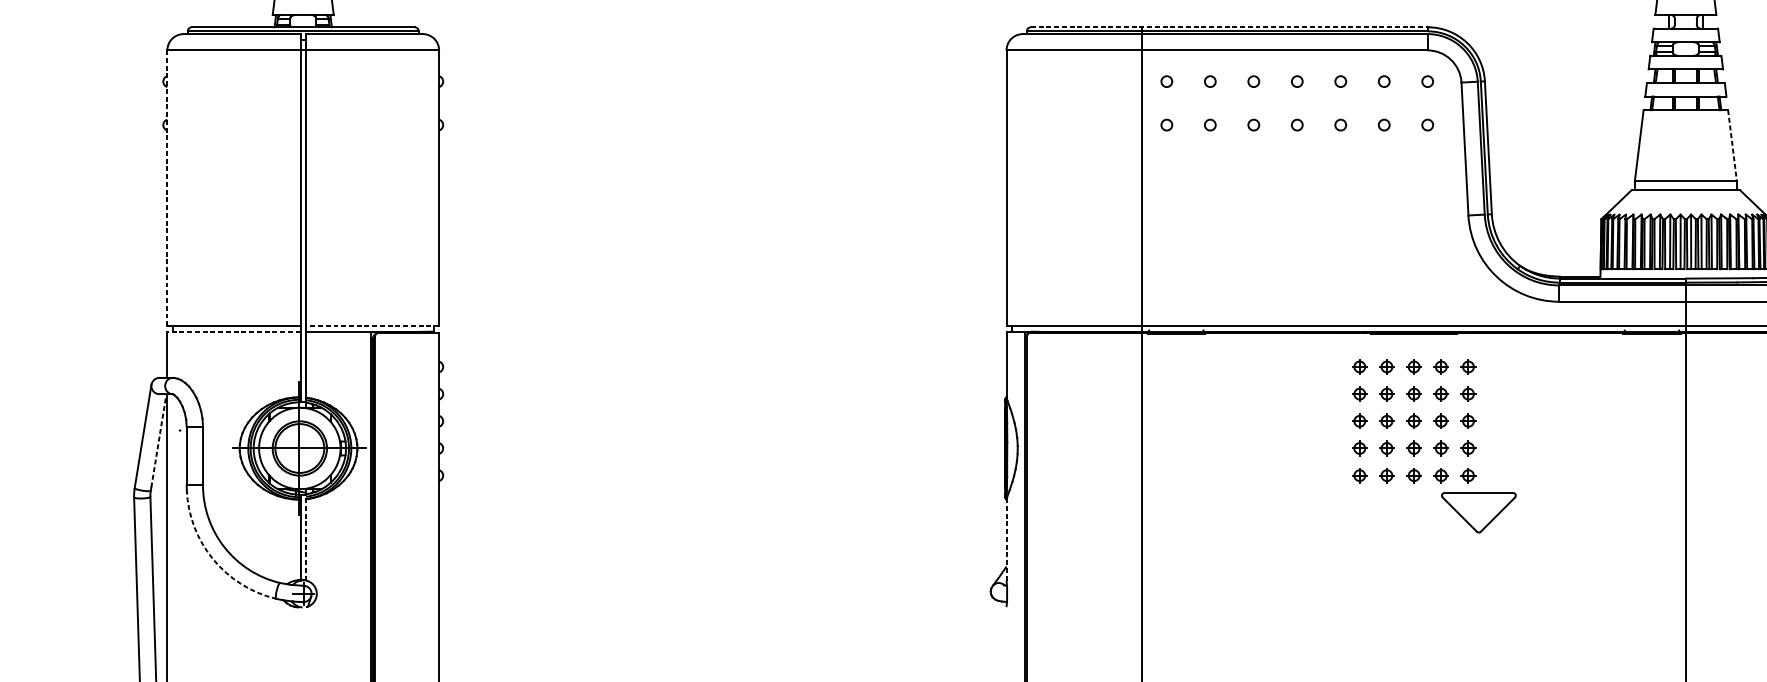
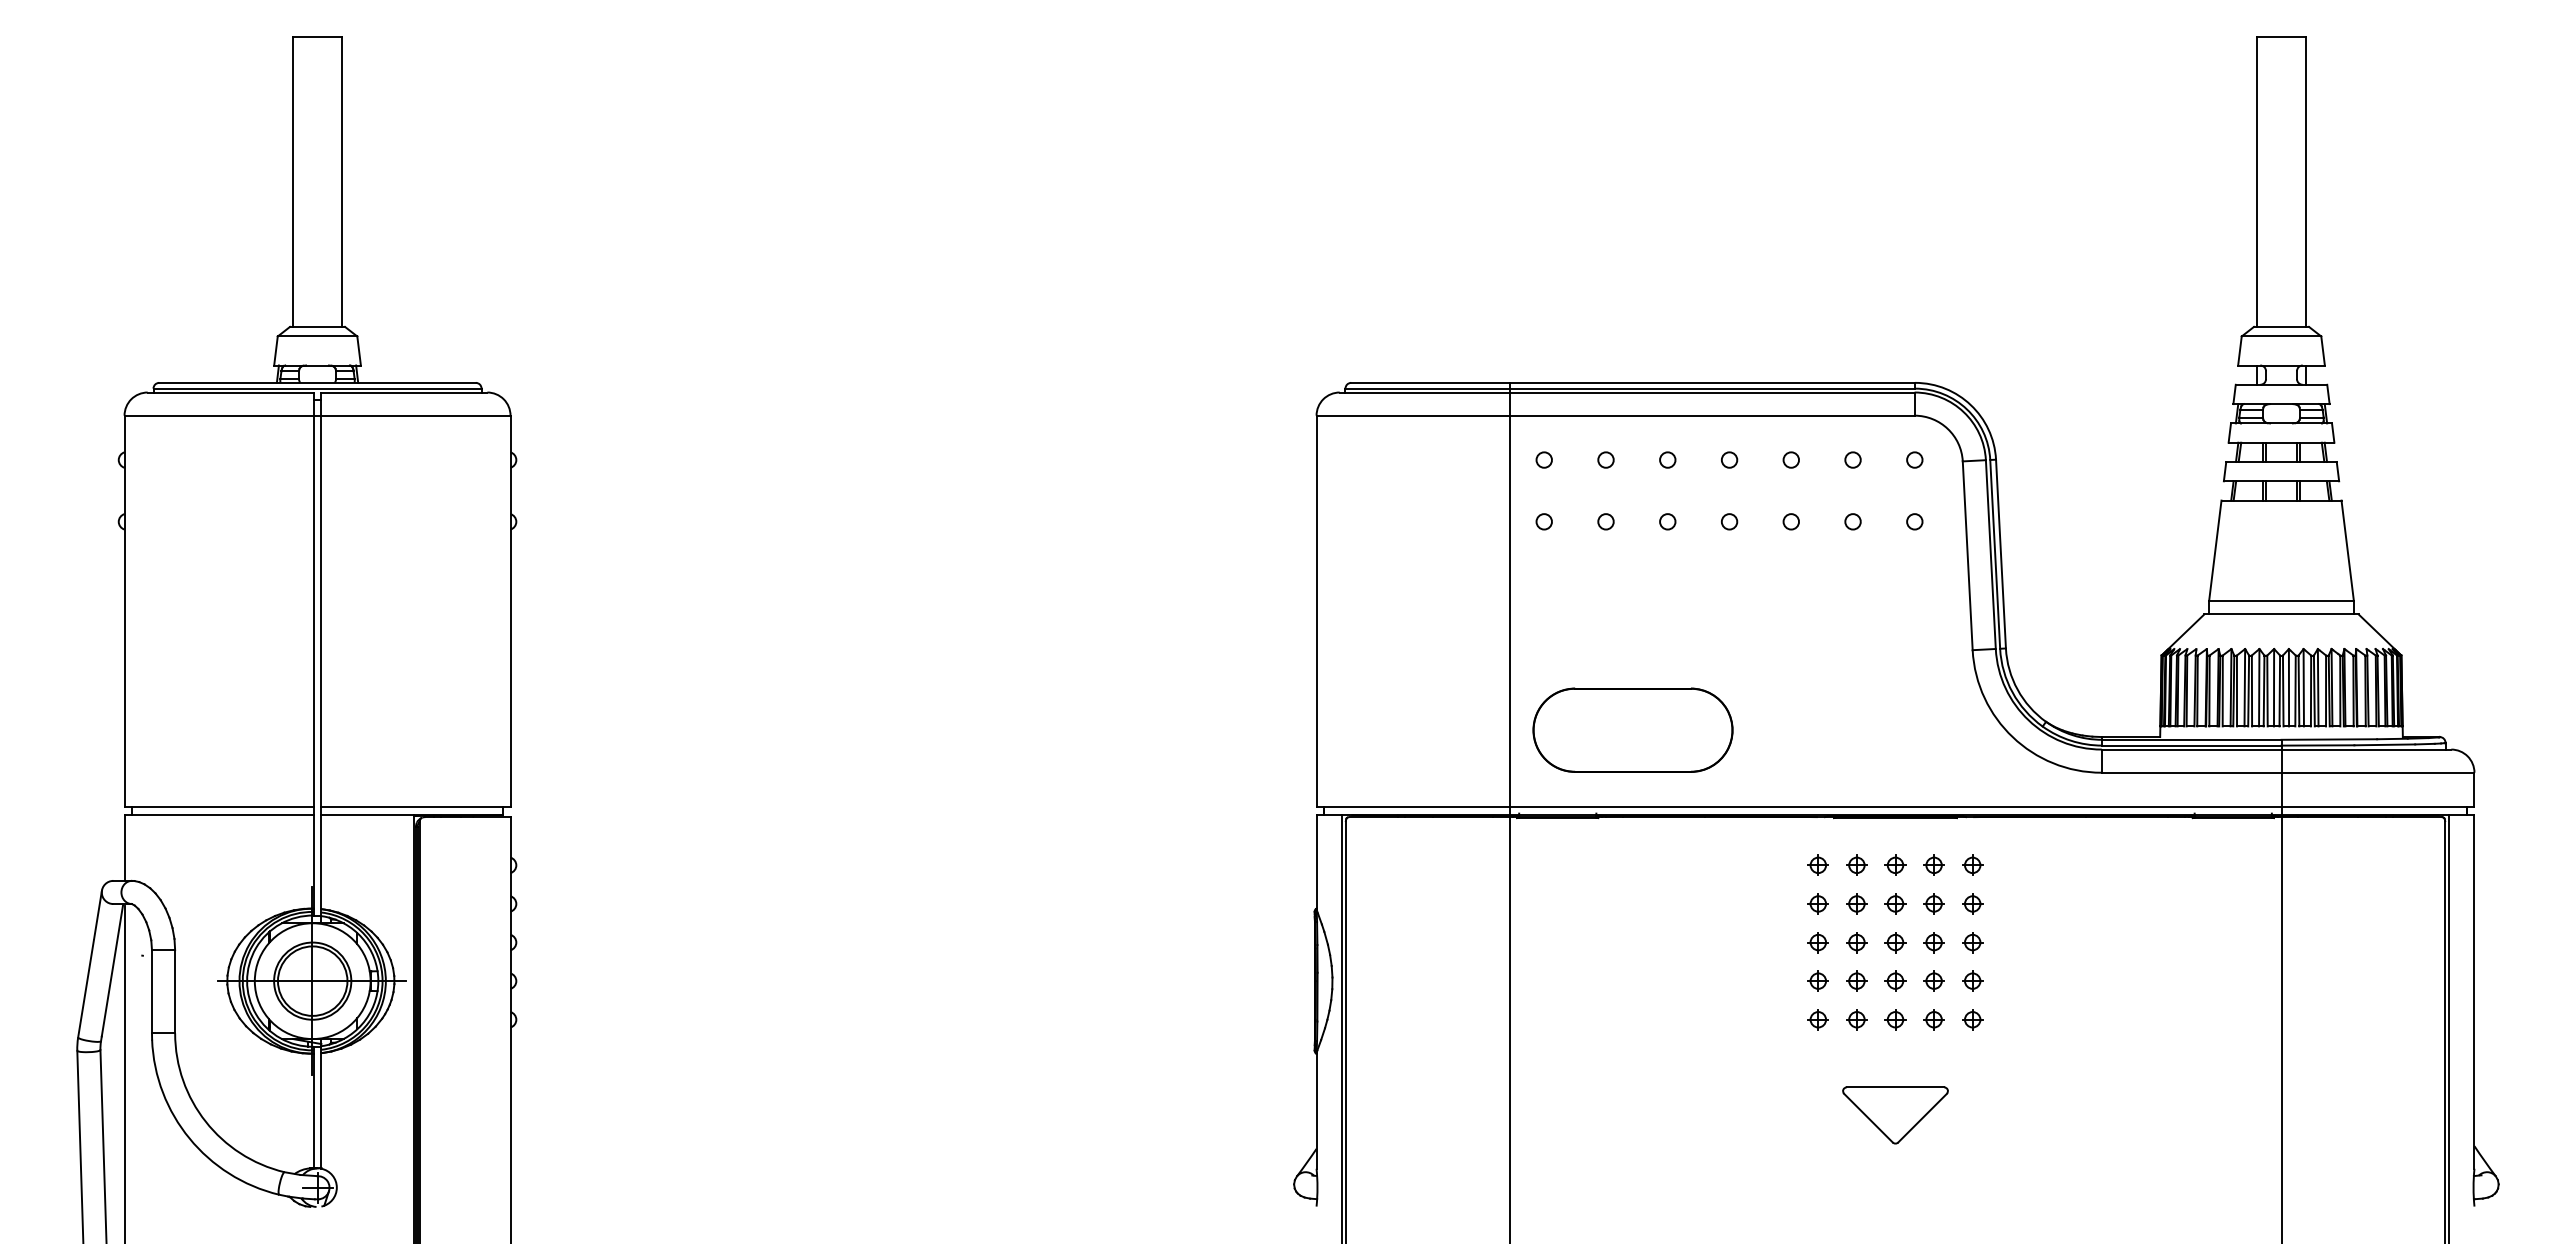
line: (1229, 27) -> (1633, 382), dashed -> solid
line: (1732, 145) -> (2347, 550), dashed -> solid
line: (167, 188) -> (124, 611), dashed -> solid
part: (1228, 271) -> (1632, 729), added
line: (372, 326) -> (415, 807), dashed -> solid
line: (234, 331) -> (219, 815), dashed -> solid
line: (158, 440) -> (112, 970), dashed -> solid
part: (1478, 512) -> (1895, 1115), moved
line: (306, 534) -> (321, 1103), dashed -> solid
line: (1006, 539) -> (1316, 1110), dashed -> solid
arc: (213, 559) -> (189, 1138), dashed -> solid

